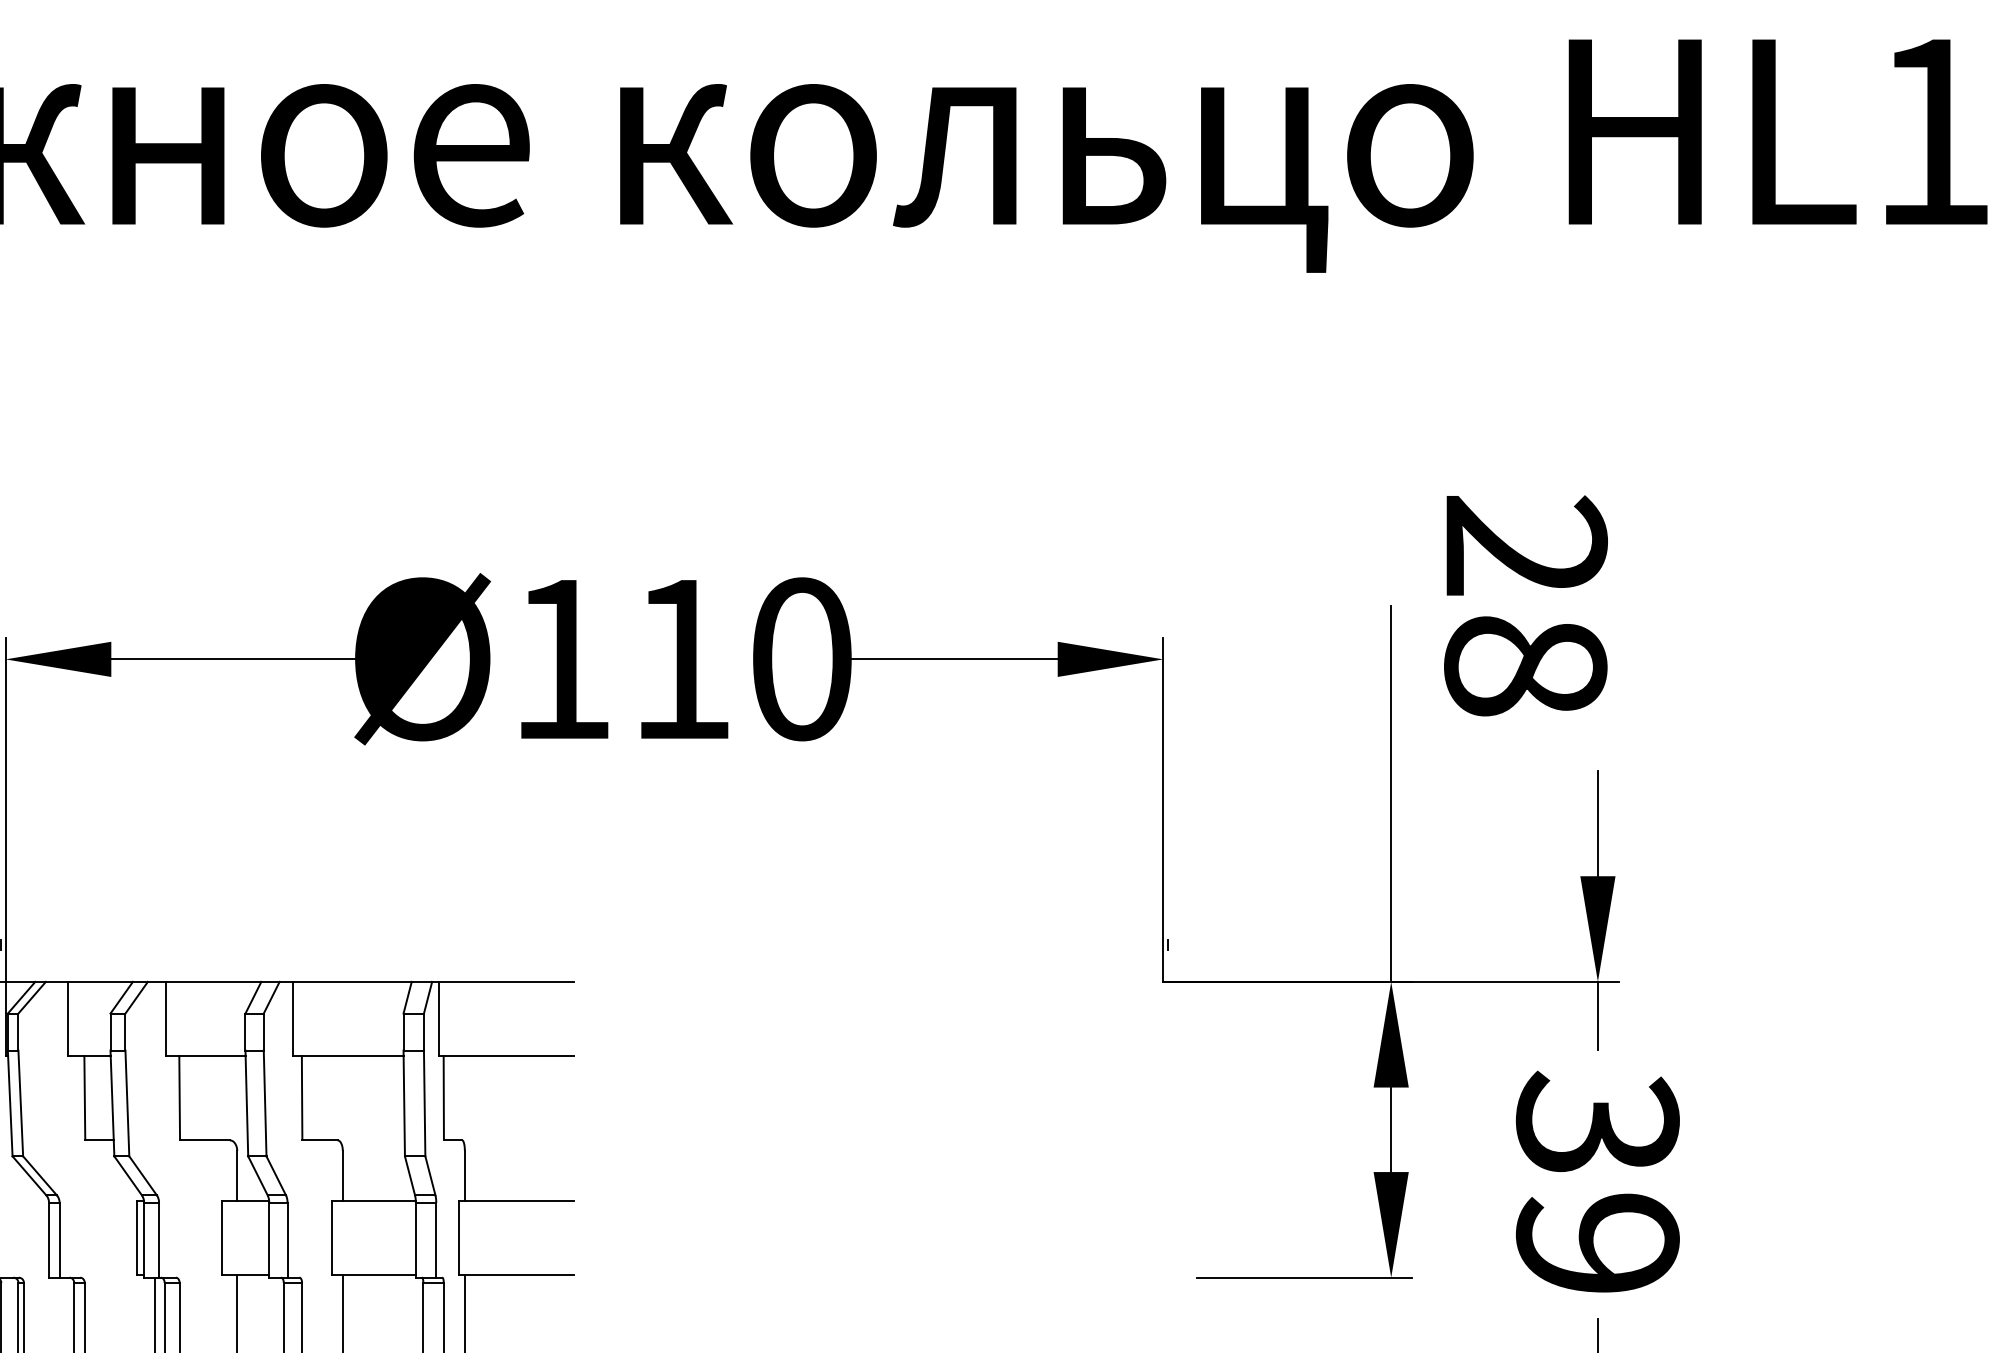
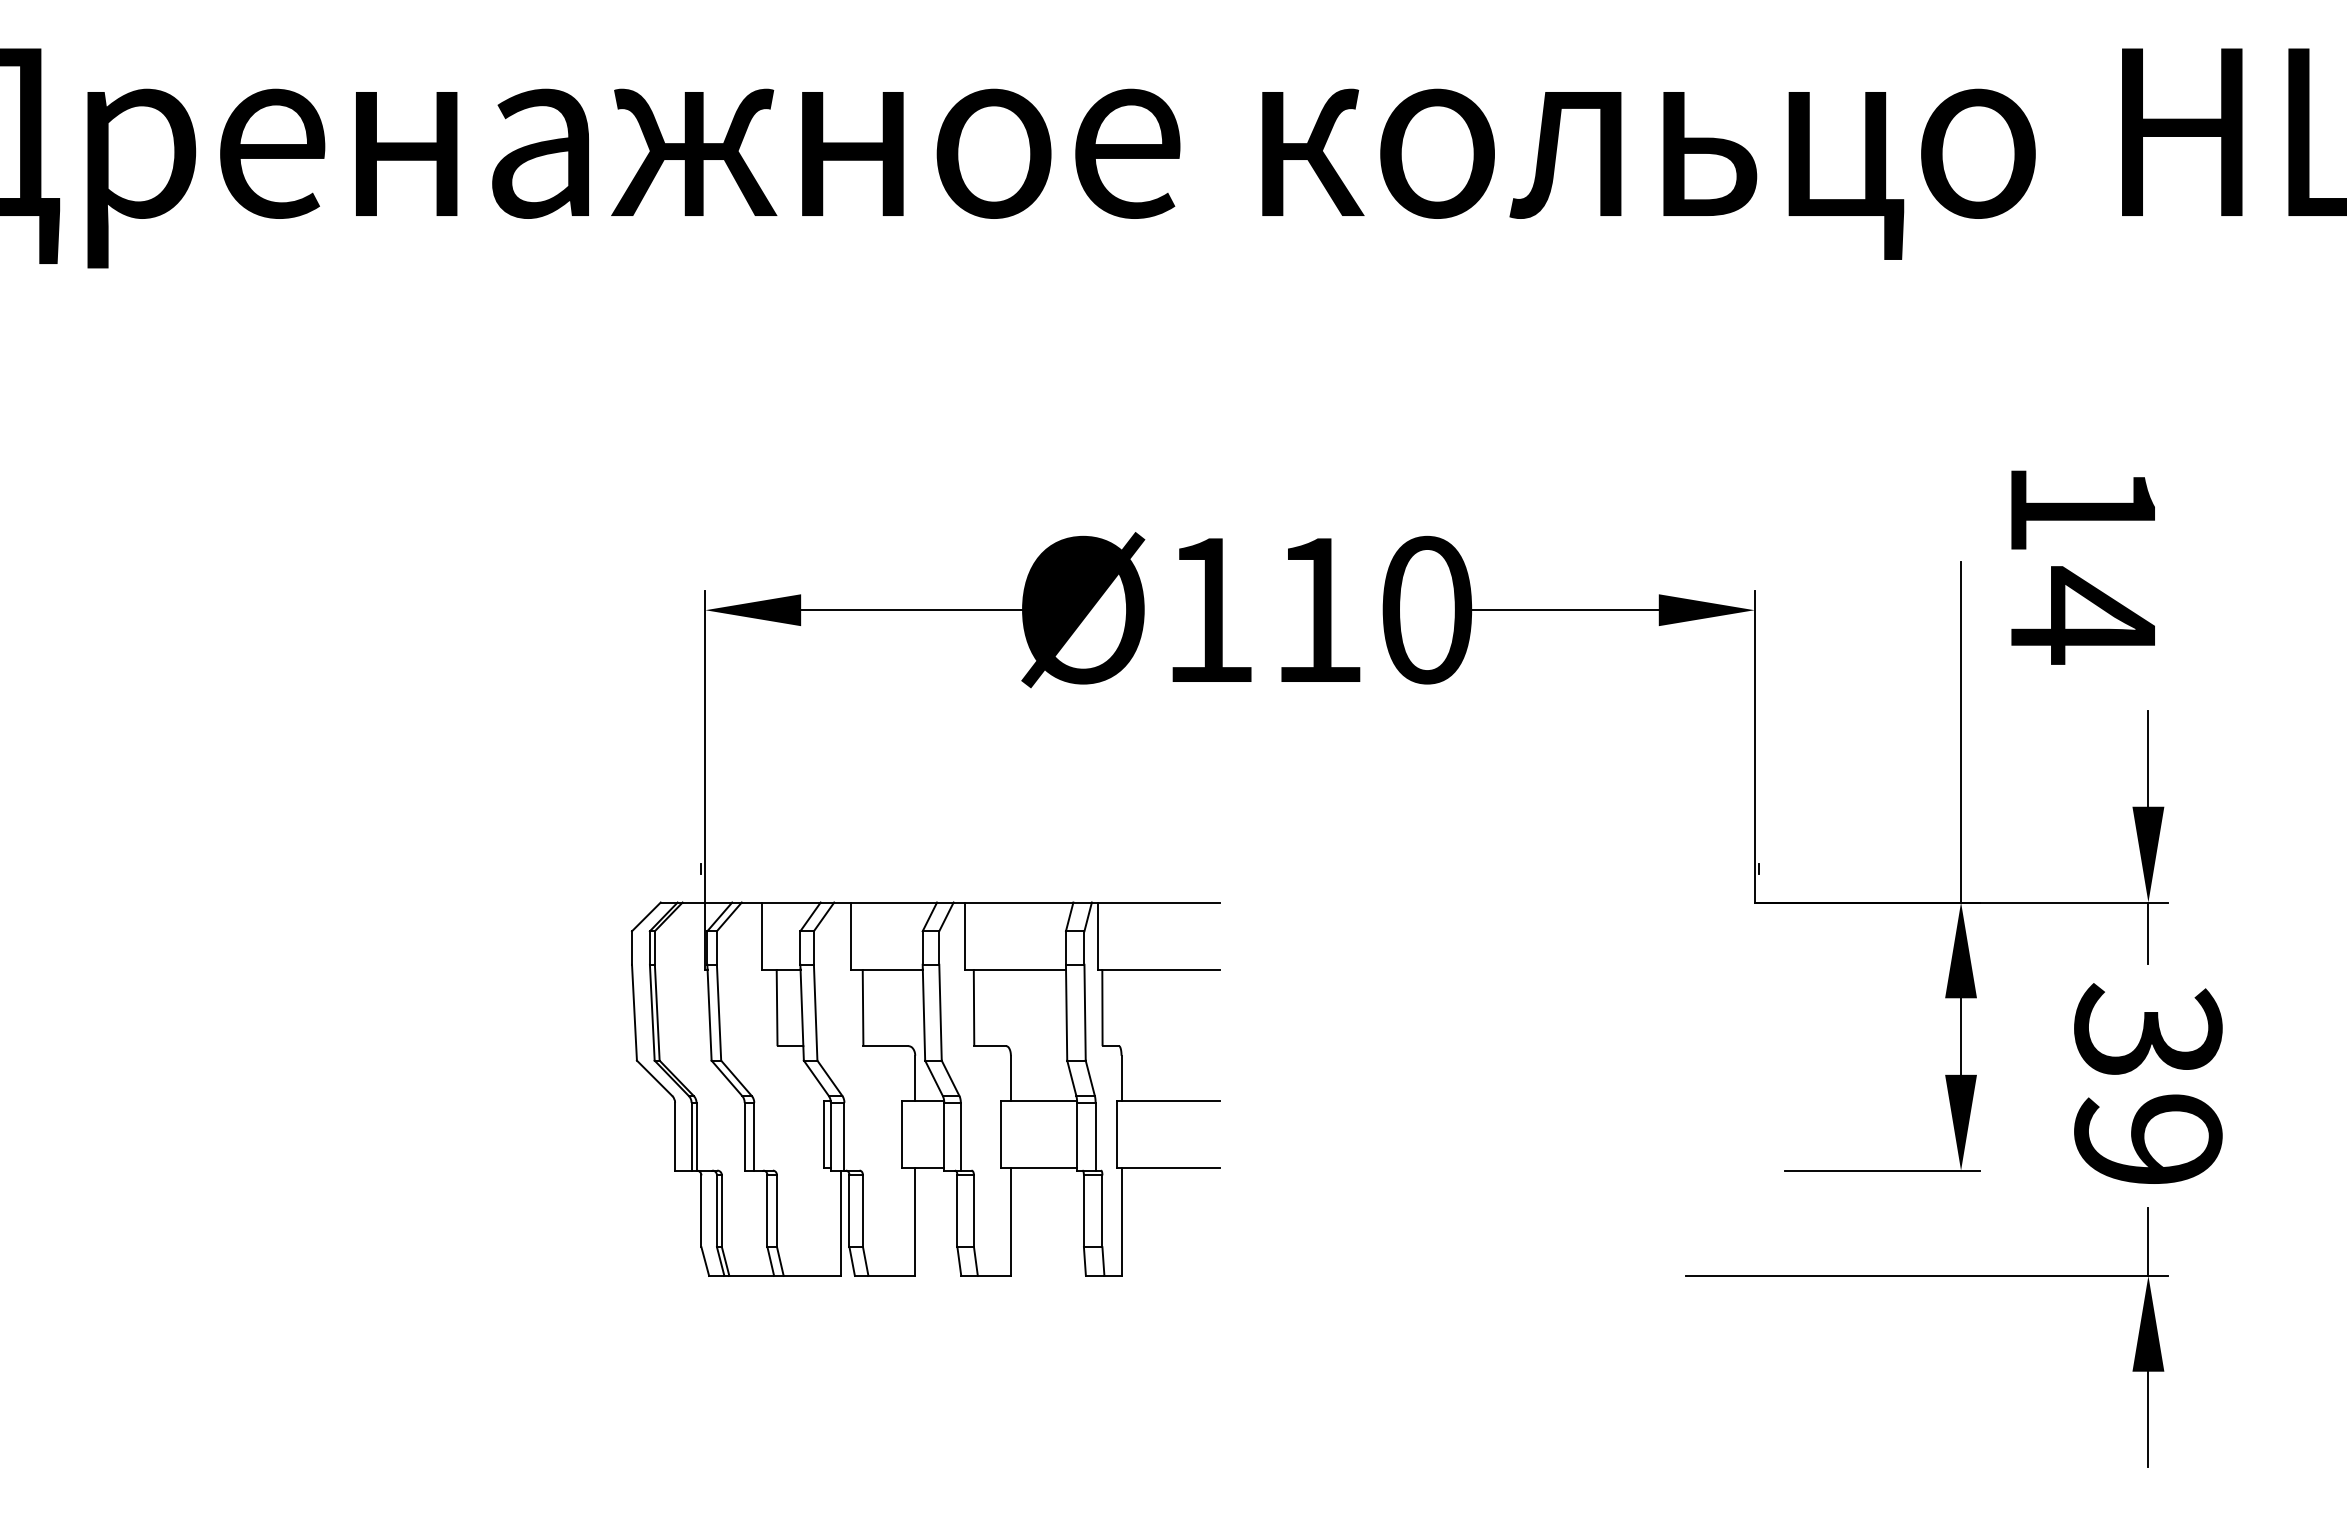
text: (1526, 606) -> (2083, 562), 28 -> 14

